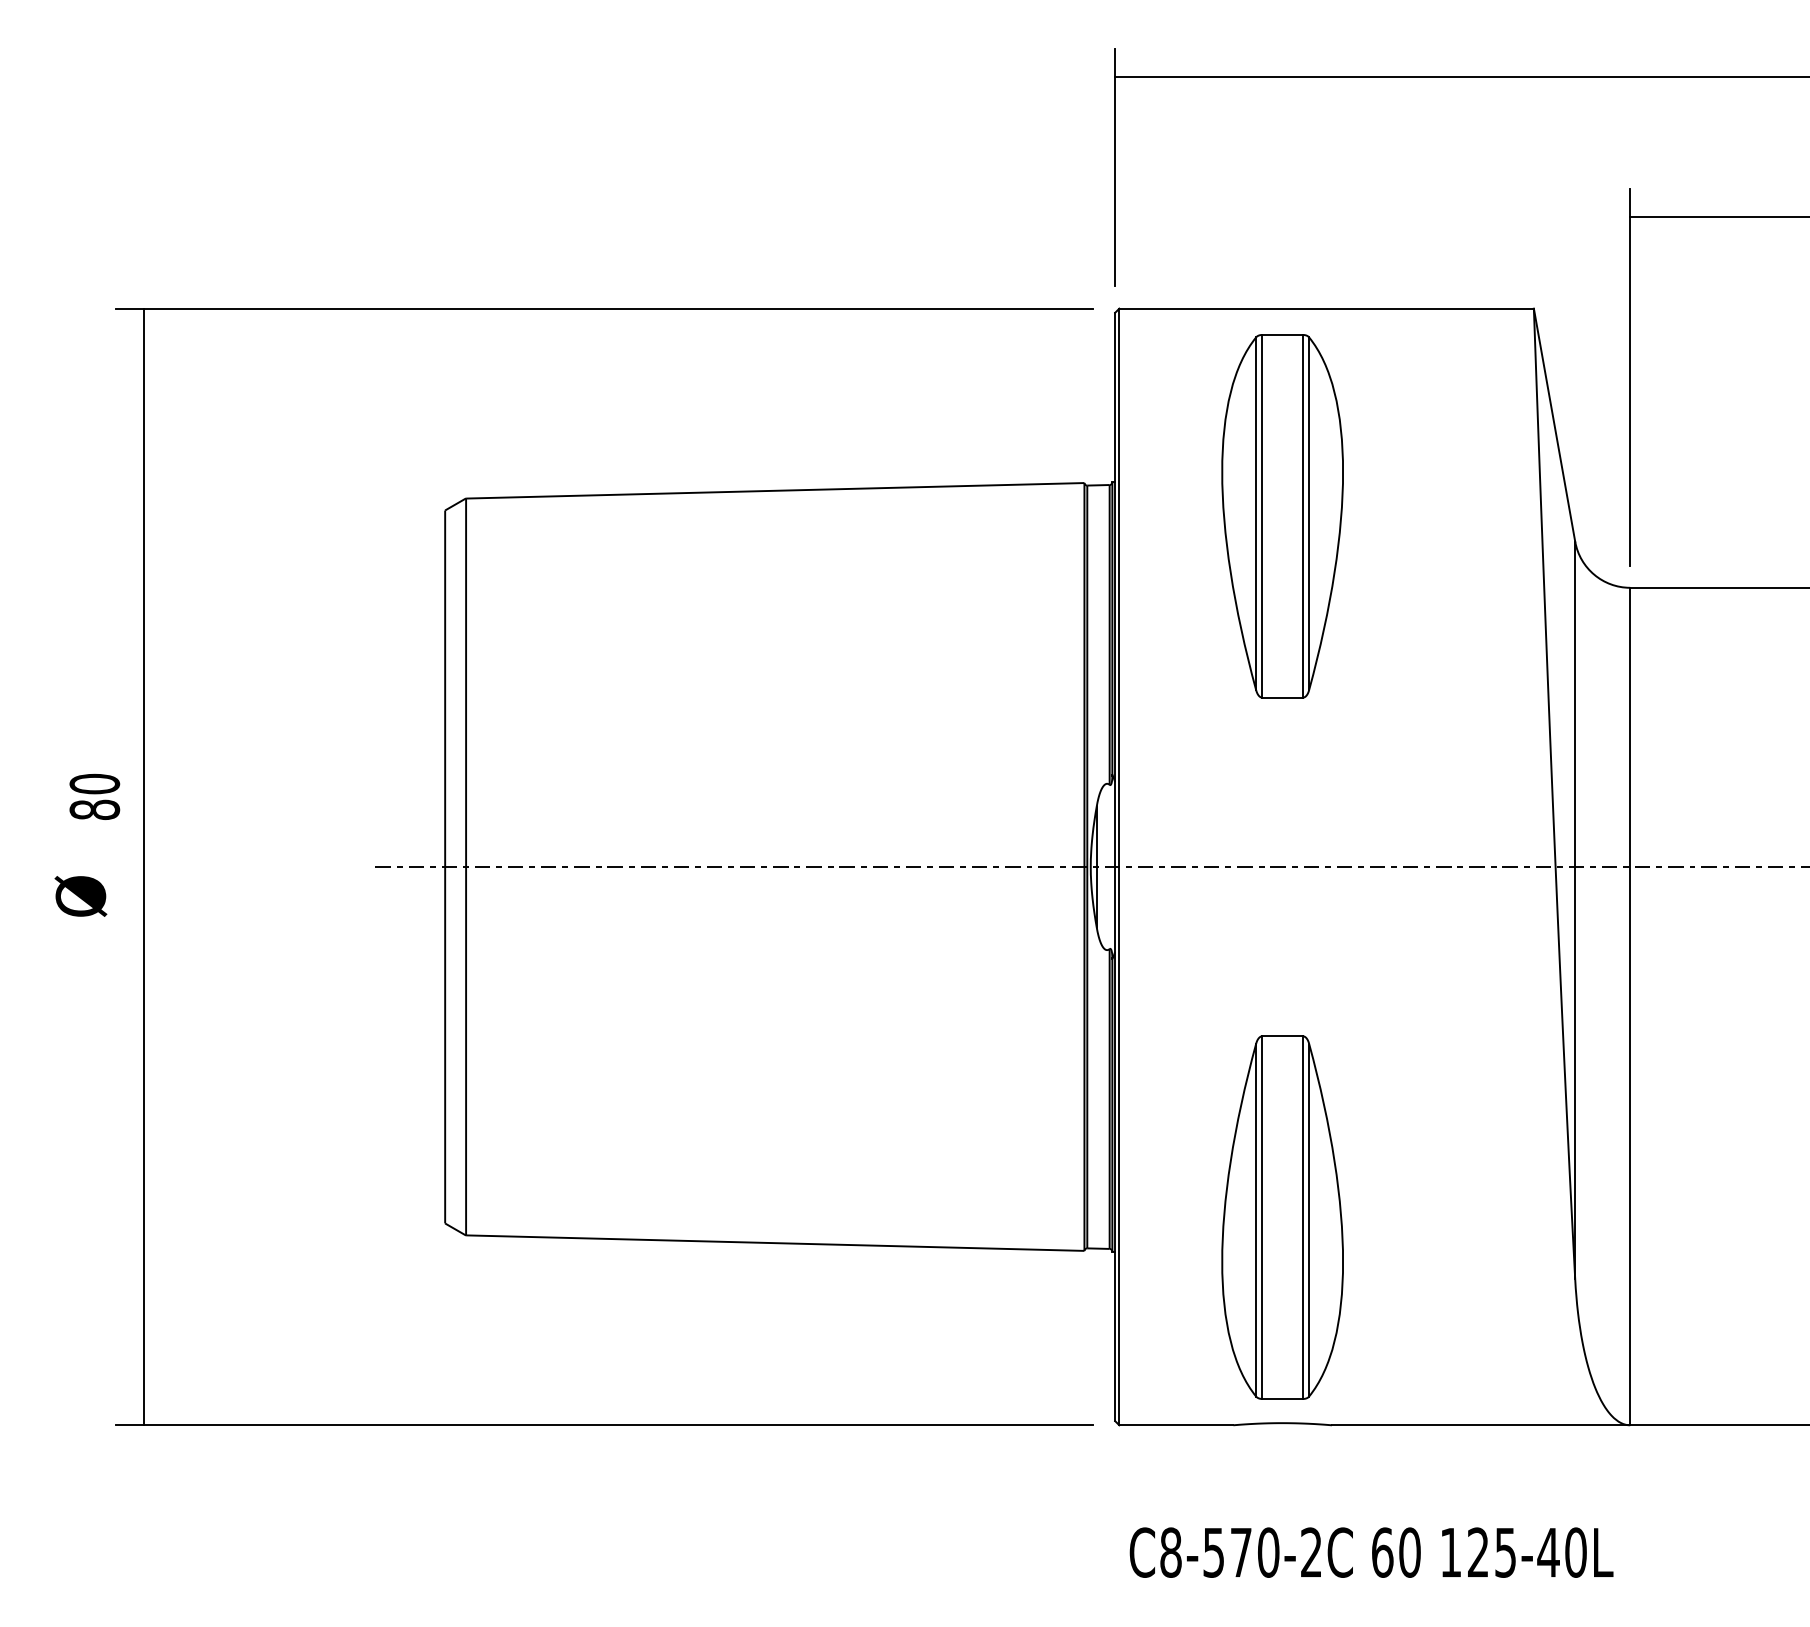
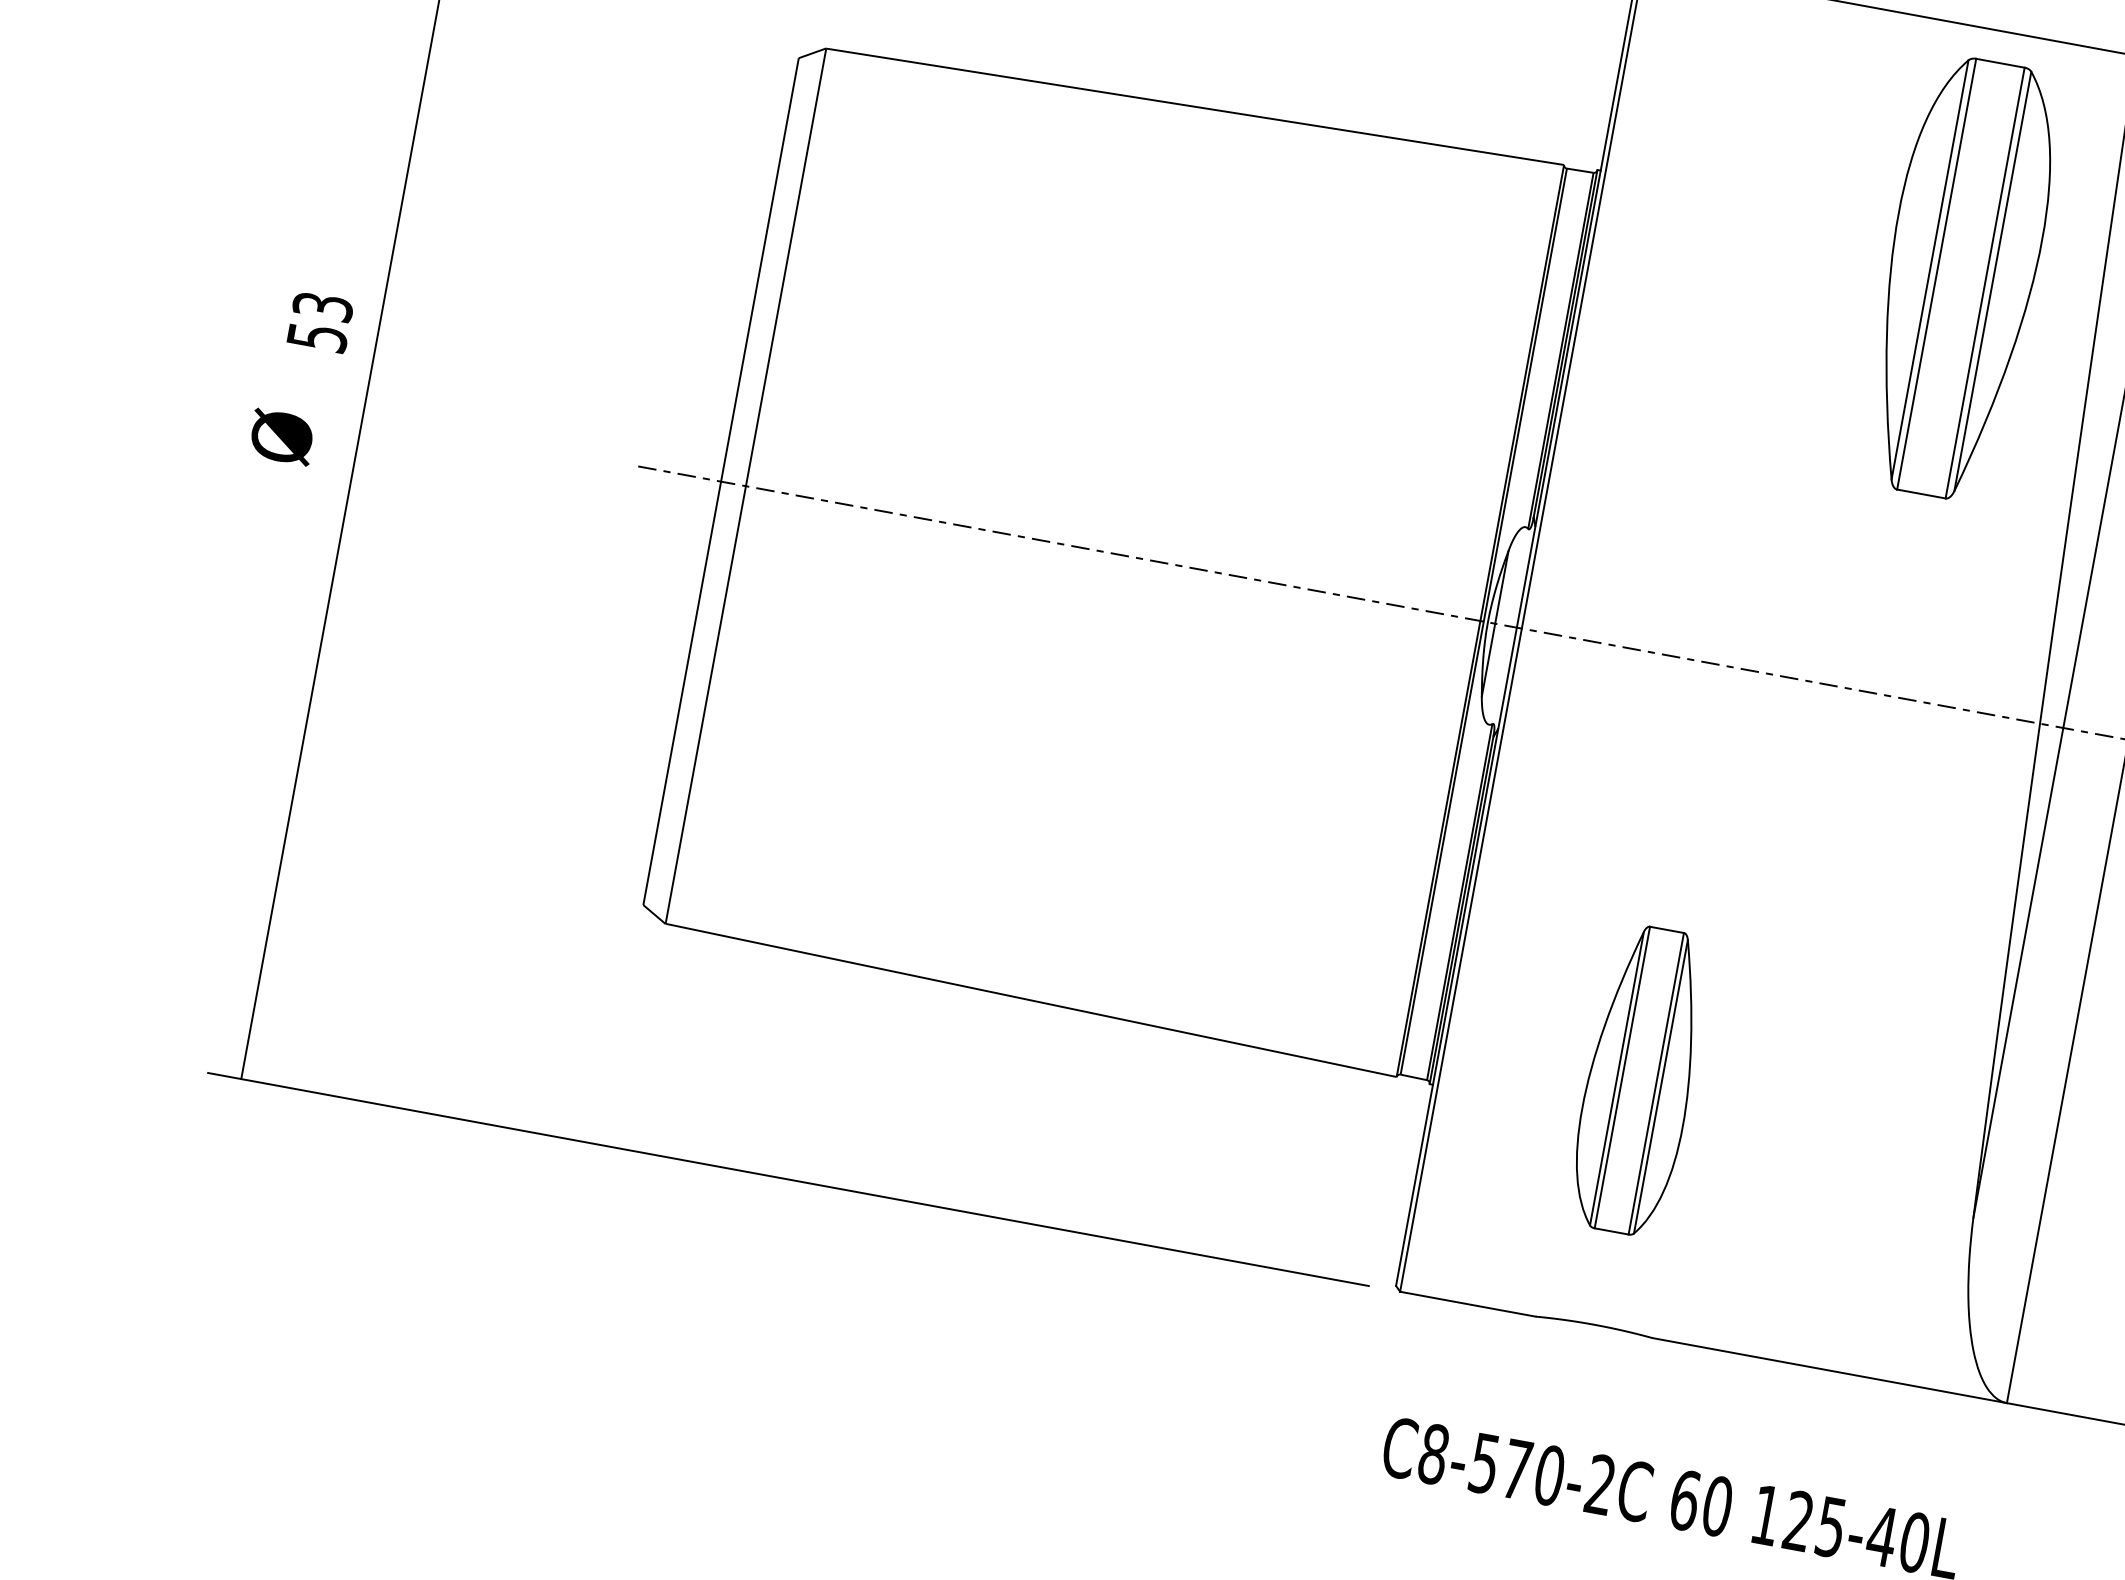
part: (1282, 516) -> (1960, 278), moved
text: (94, 796) -> (319, 321), 80 -> 53
part: (1282, 1217) -> (1639, 1080), size x0.7

